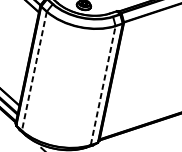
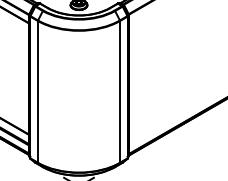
line: (34, 70) -> (37, 91), dashed -> solid
line: (103, 85) -> (120, 91), dashed -> solid

